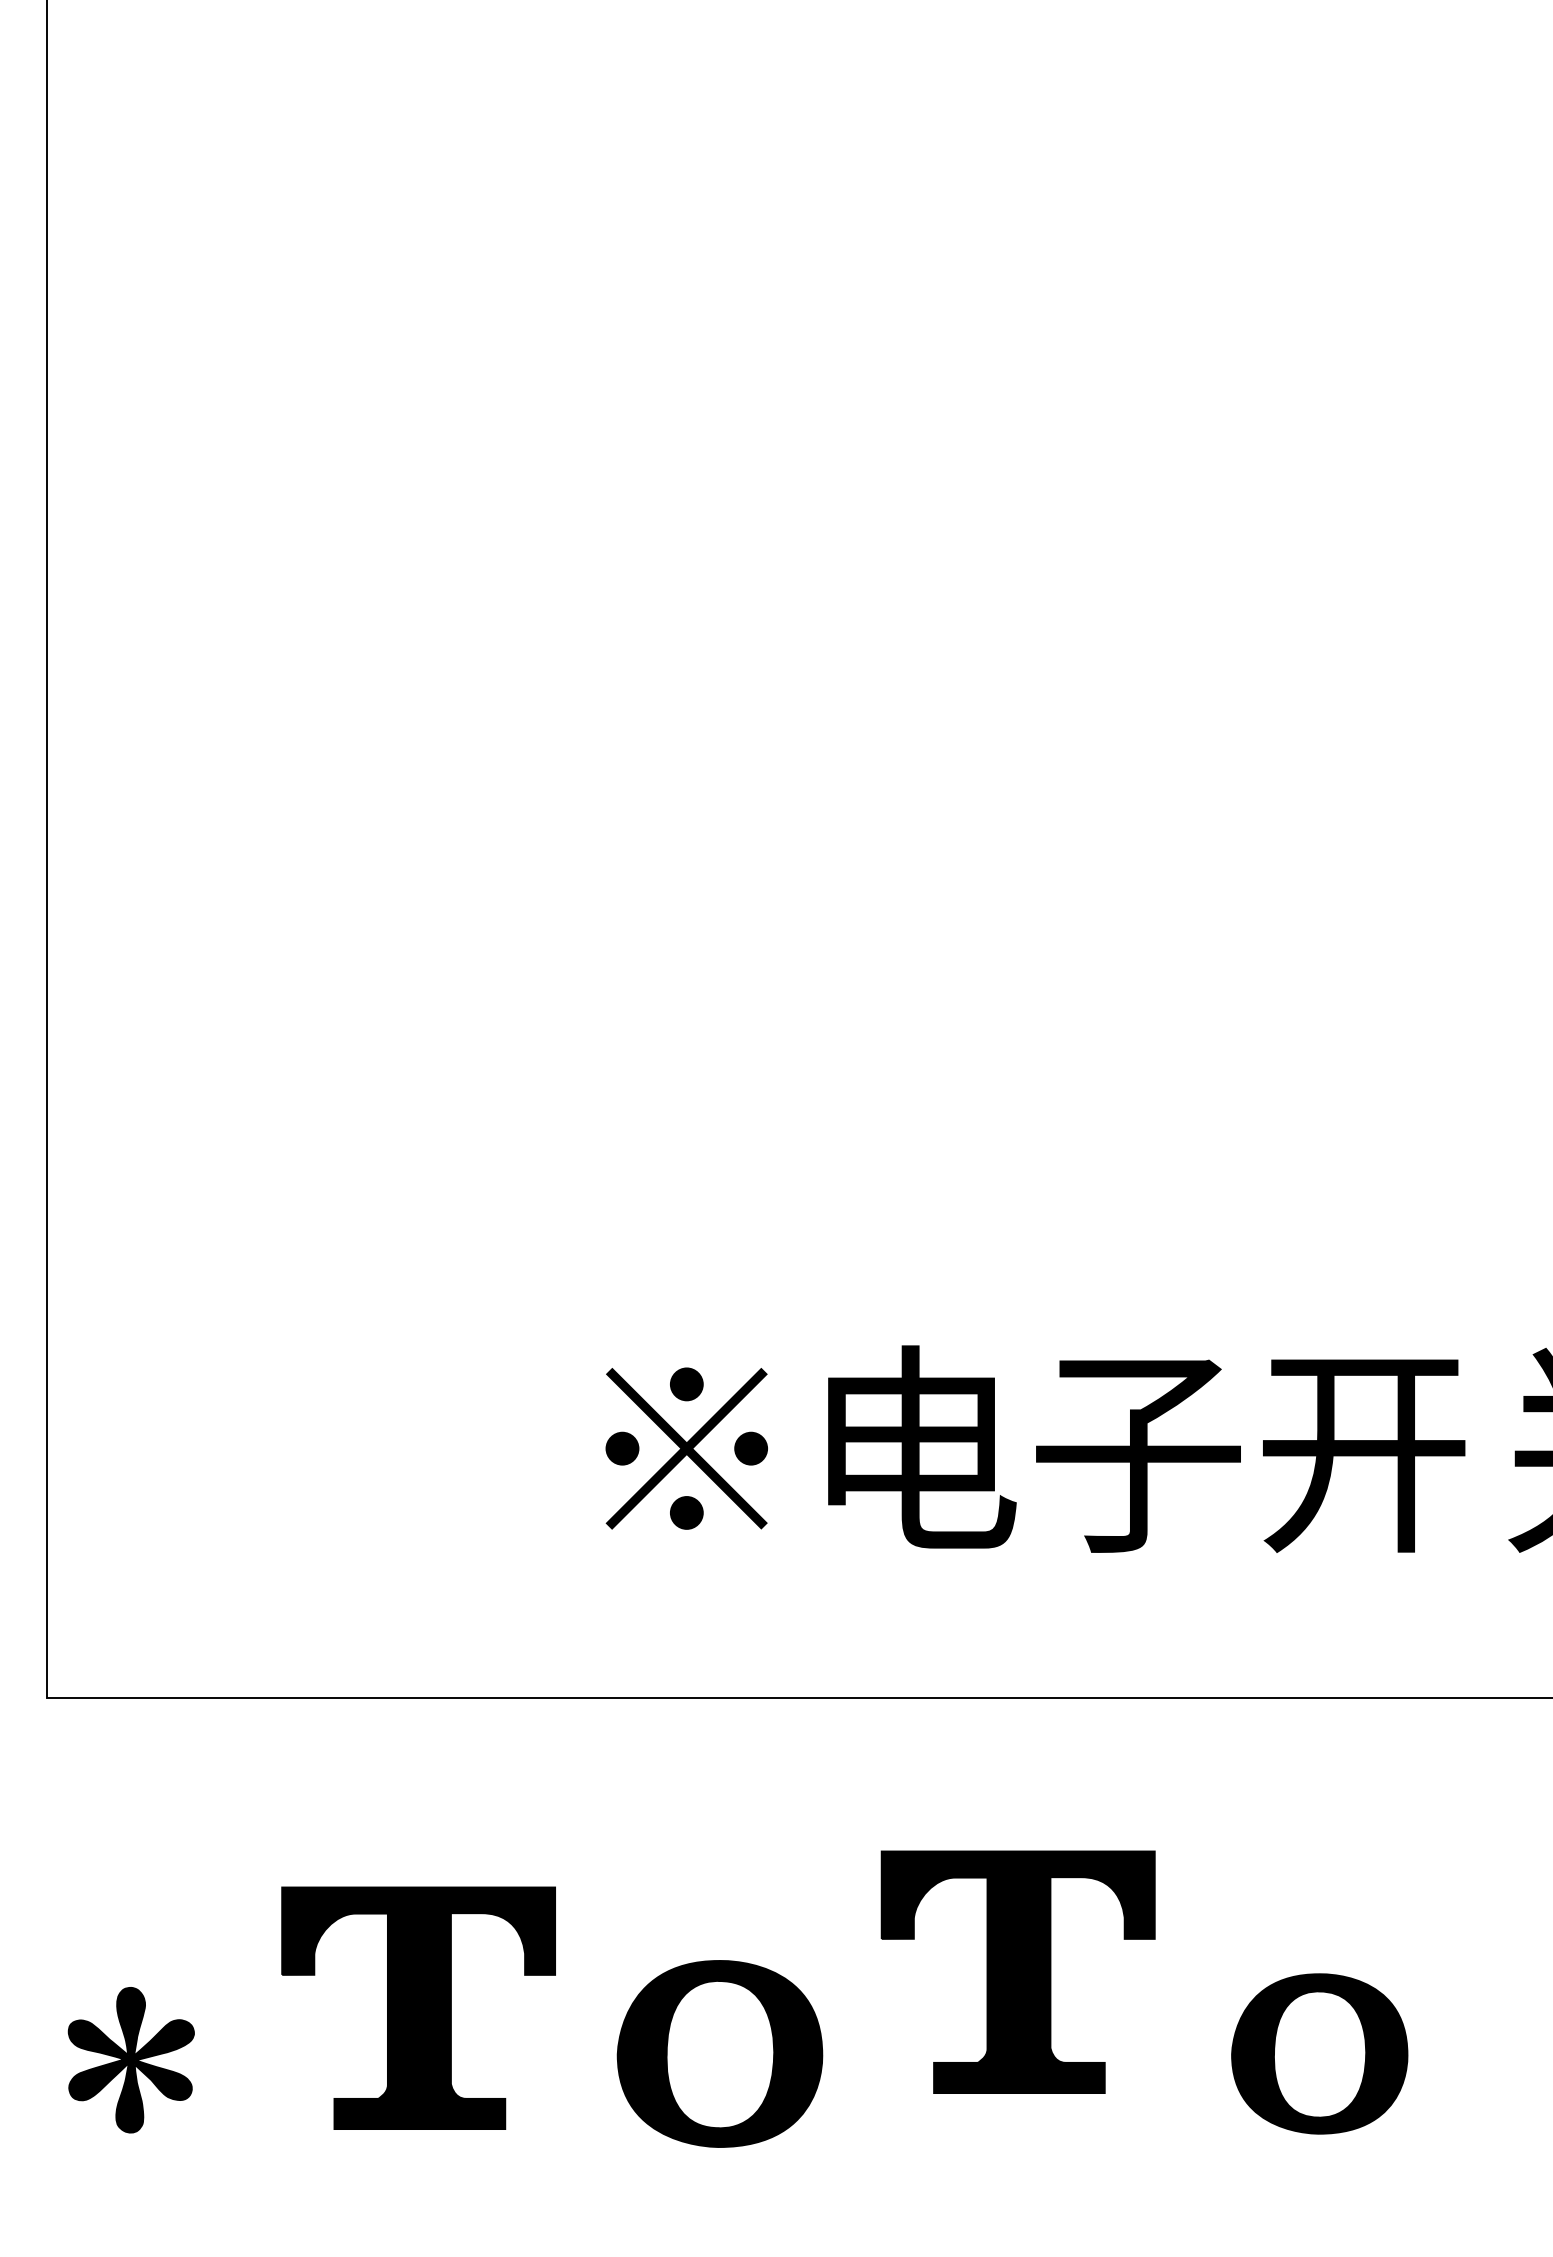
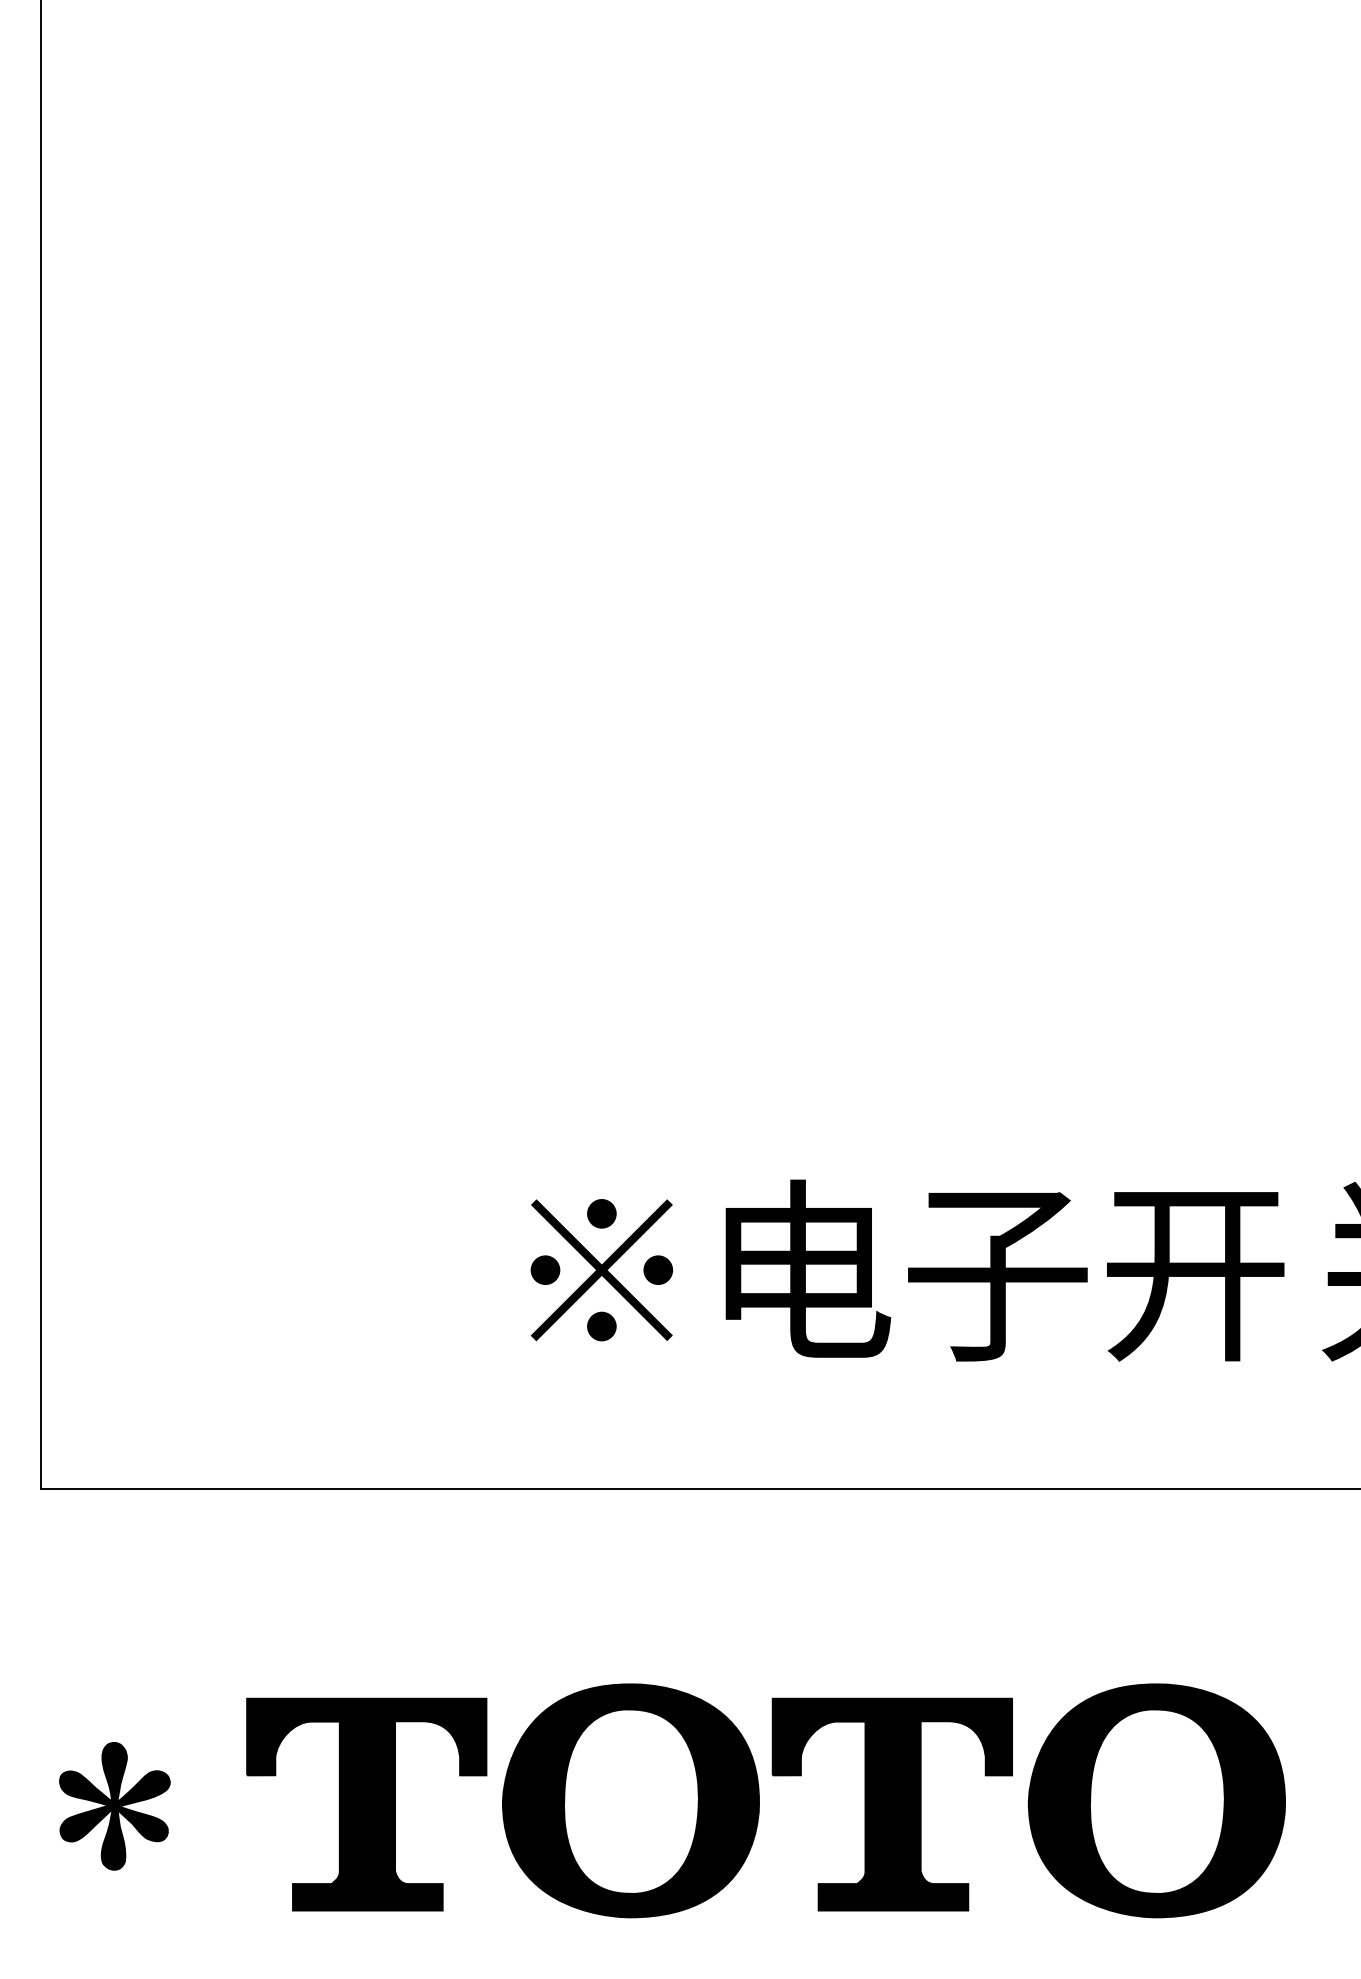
part: (1017, 1971) -> (891, 1803), moved
part: (418, 2007) -> (366, 1803), moved
part: (719, 2053) -> (630, 1800), size x1.43
part: (1319, 2053) -> (1156, 1800), size x1.67

